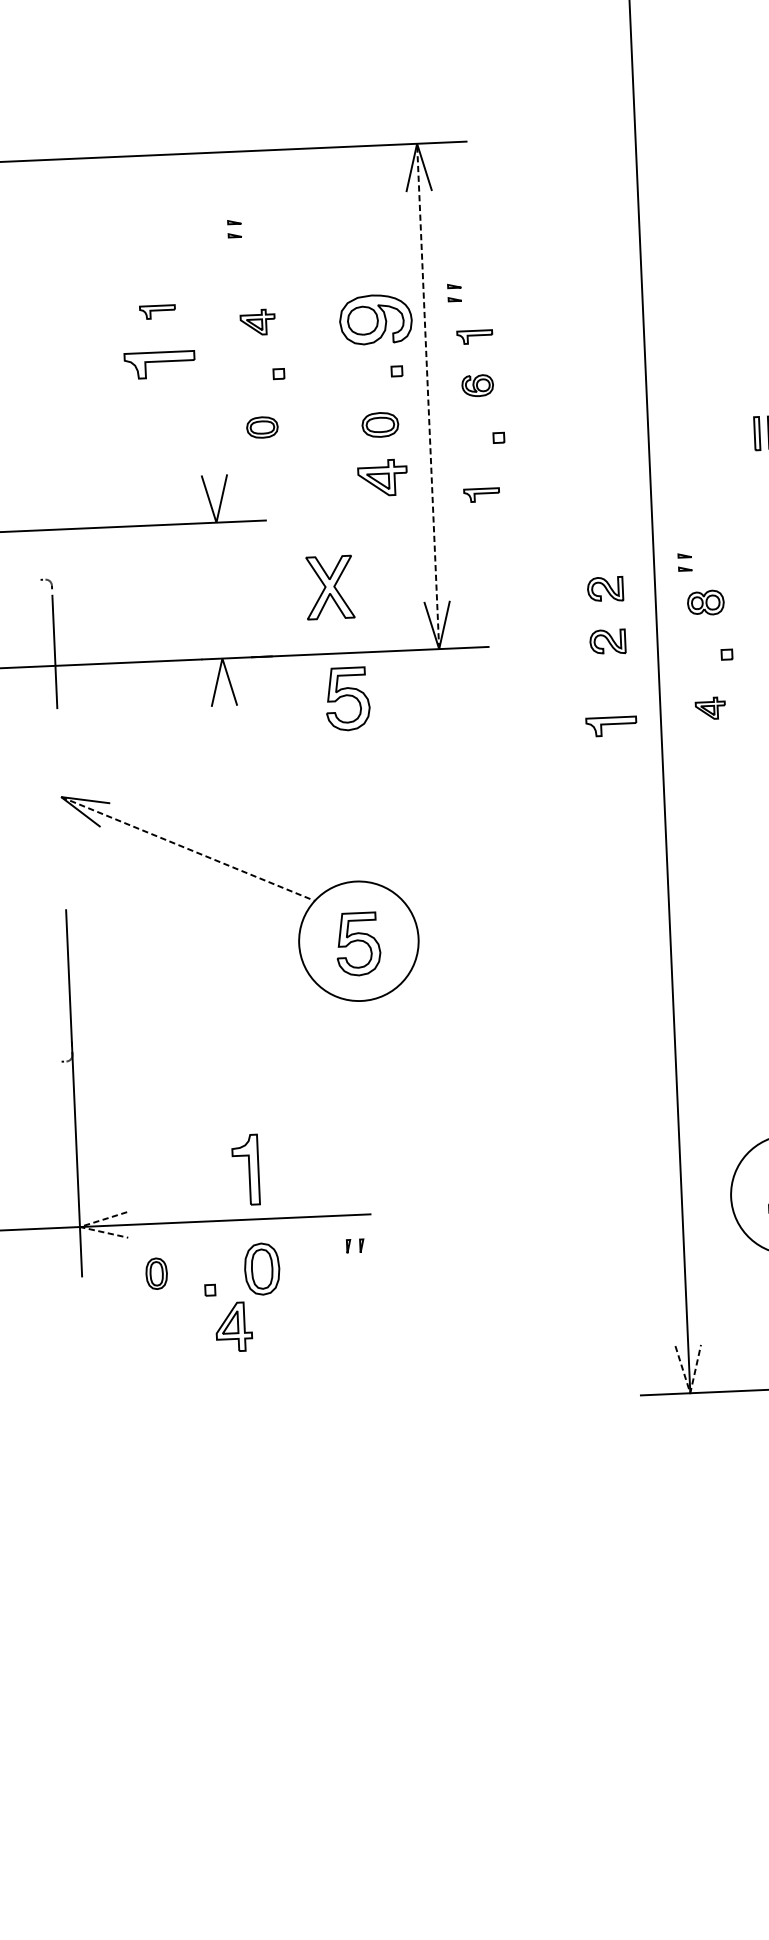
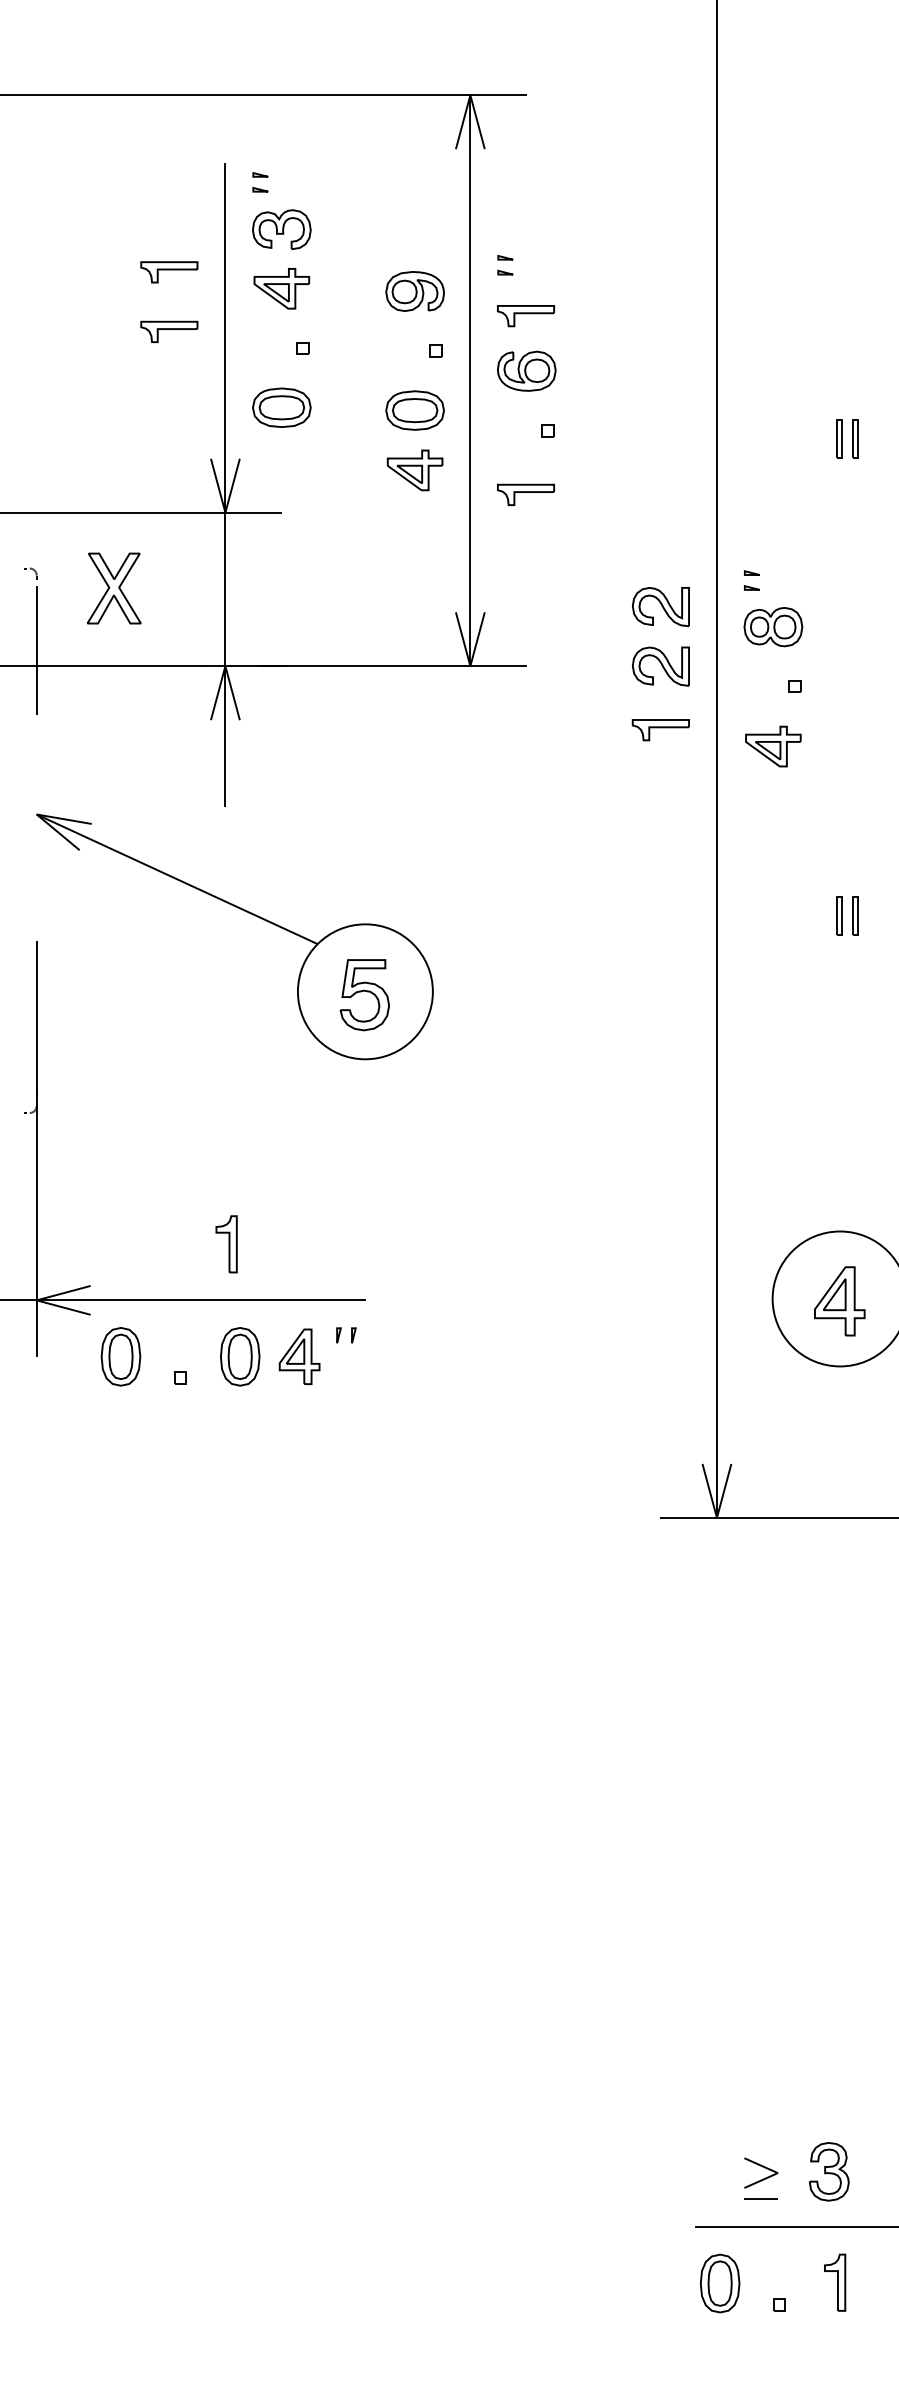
part: (255, 269) -> (281, 229), added
part: (157, 312) -> (169, 272), size x1.43
part: (375, 319) -> (414, 291), size x0.71
part: (257, 322) -> (281, 288), size x1.43
part: (474, 337) -> (525, 316), size x1.43
part: (160, 364) -> (169, 331), size x0.71
part: (477, 385) -> (526, 370), size x1.67
line: (428, 396) -> (470, 380), dashed -> solid
part: (379, 424) -> (414, 410), size x1.43
part: (262, 427) -> (281, 407), size x1.67
part: (481, 494) -> (525, 494), size x1.43
line: (215, 497) -> (225, 484), added
part: (330, 587) -> (114, 588), moved
part: (605, 589) -> (660, 607), size x1.43
part: (705, 603) -> (773, 627), size x1.43
part: (607, 641) -> (660, 666), size x1.43
part: (347, 699) -> (364, 718), removed
part: (710, 708) -> (773, 746), size x1.67
part: (611, 726) -> (660, 730), moved
line: (188, 849) -> (177, 879), dashed -> solid
part: (245, 1170) -> (226, 1244), size x0.71
line: (79, 1227) -> (36, 1300), dashed -> solid
part: (156, 1273) -> (120, 1356), size x1.67
part: (233, 1326) -> (299, 1356), moved
line: (689, 1392) -> (716, 1517), dashed -> solid

